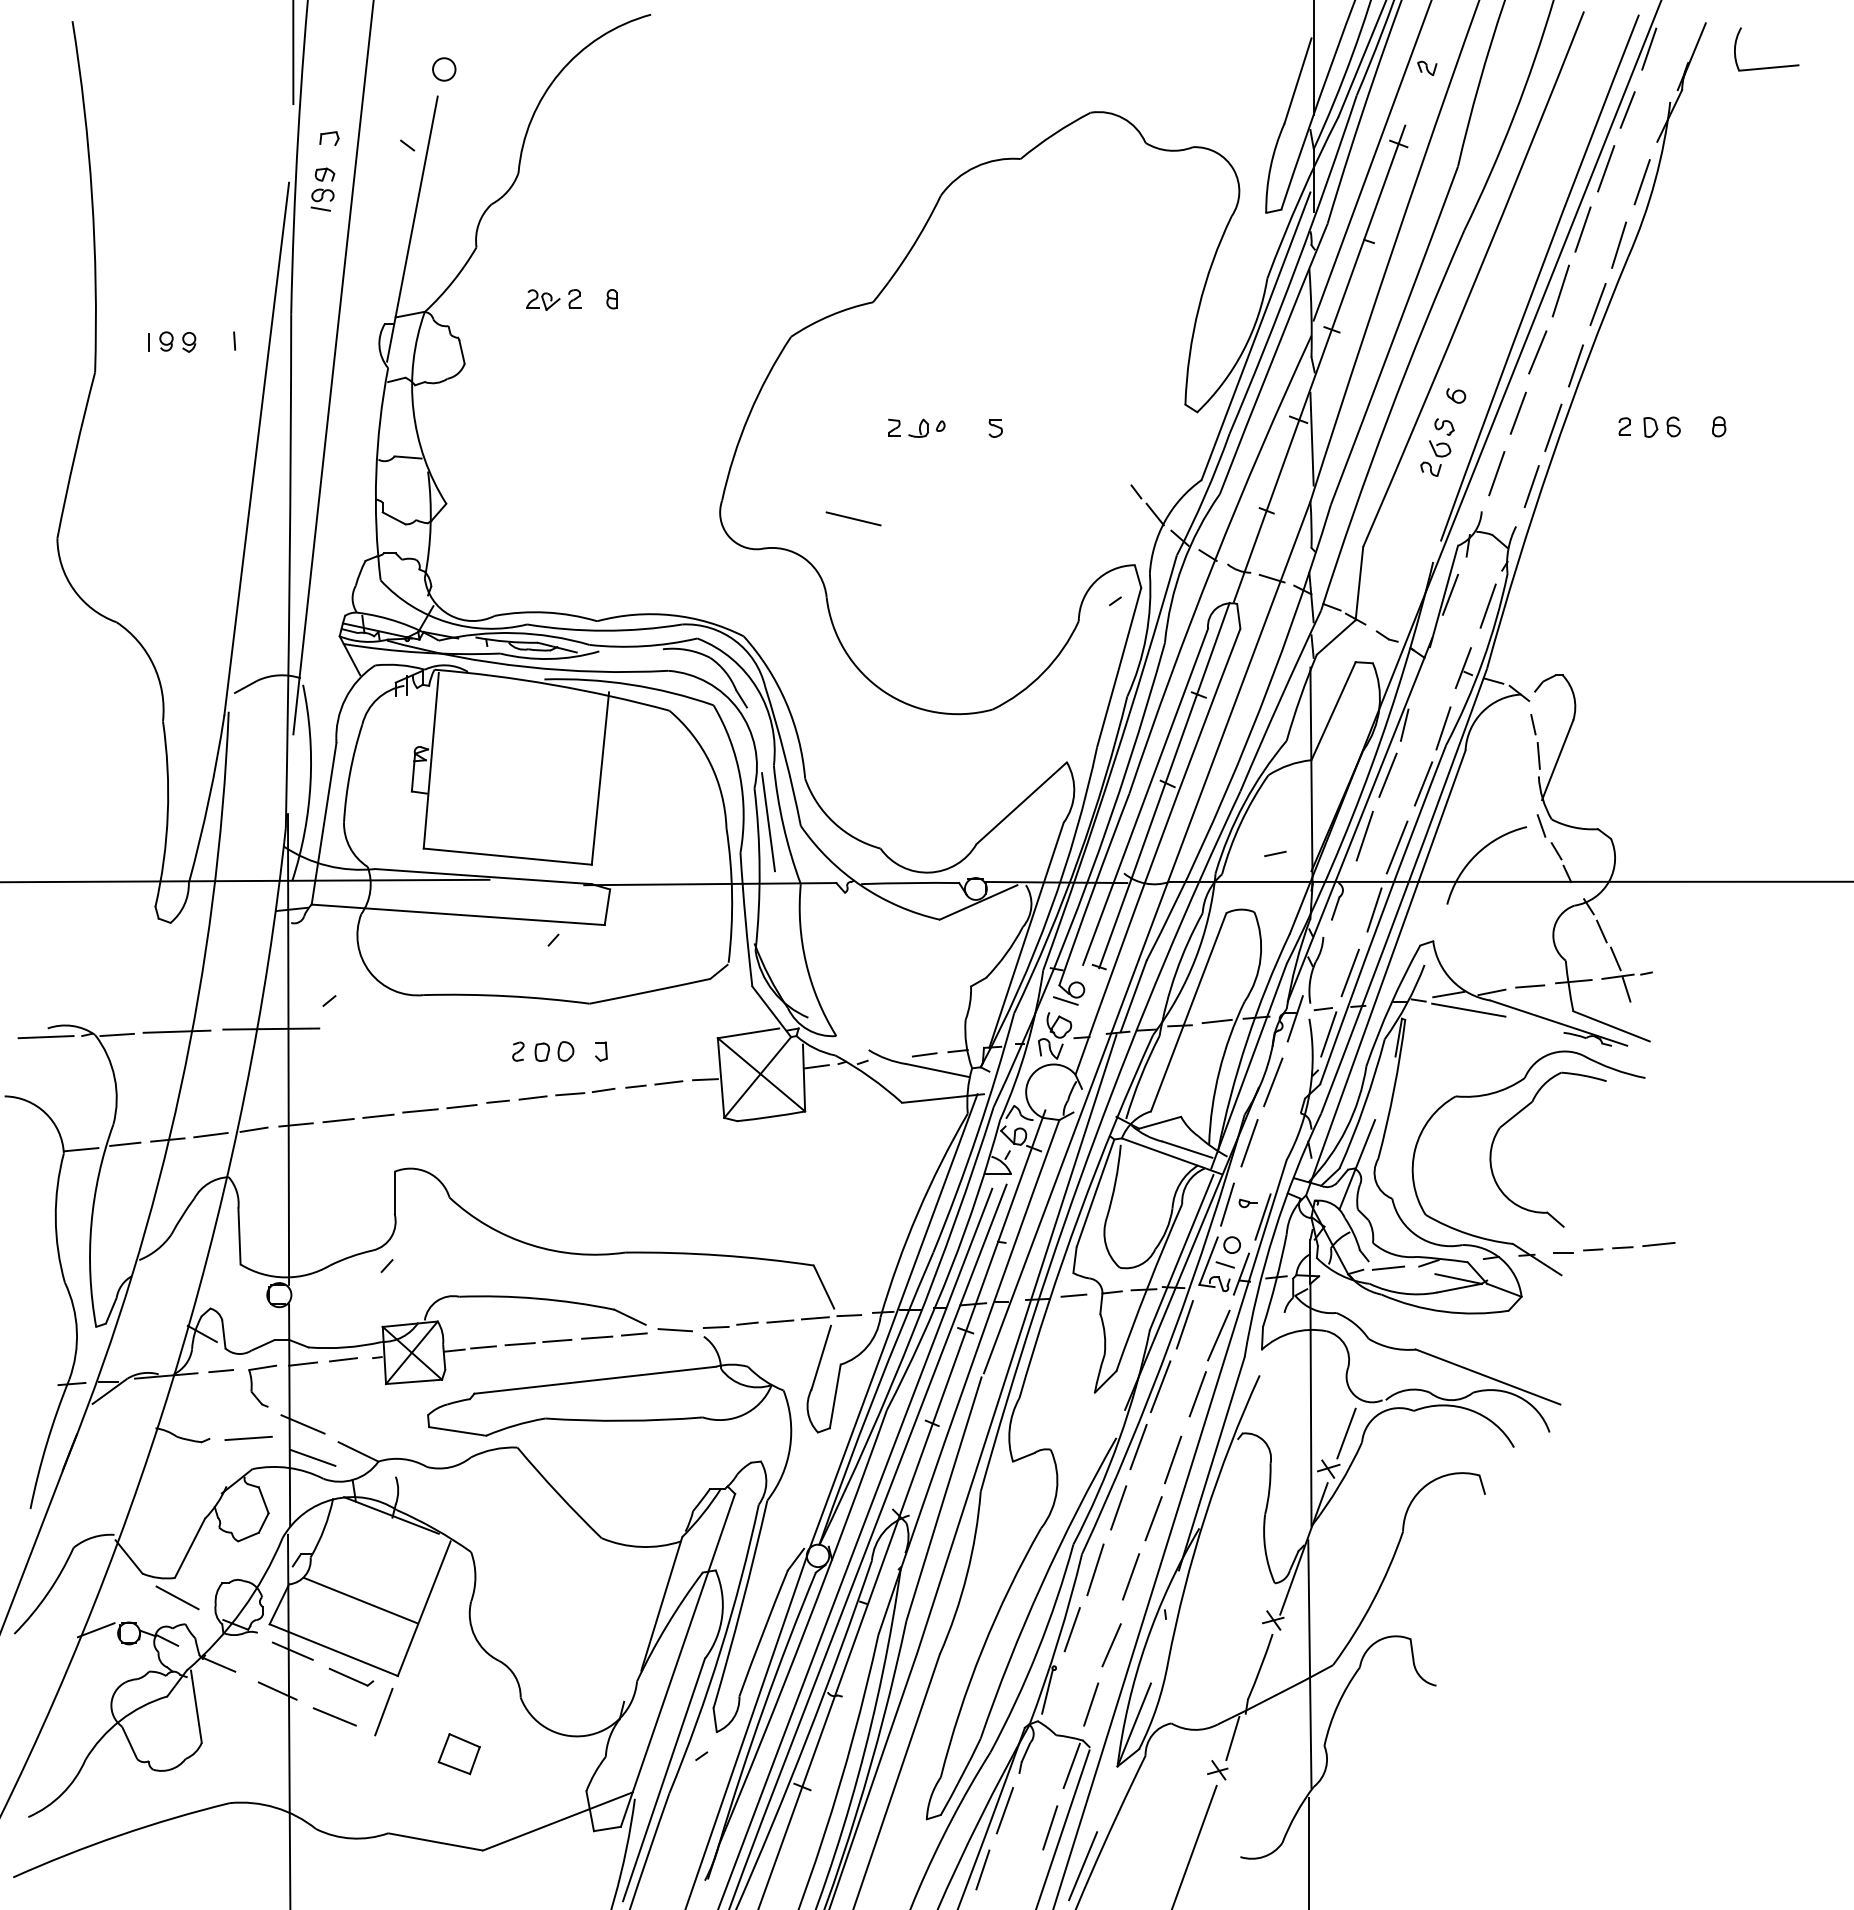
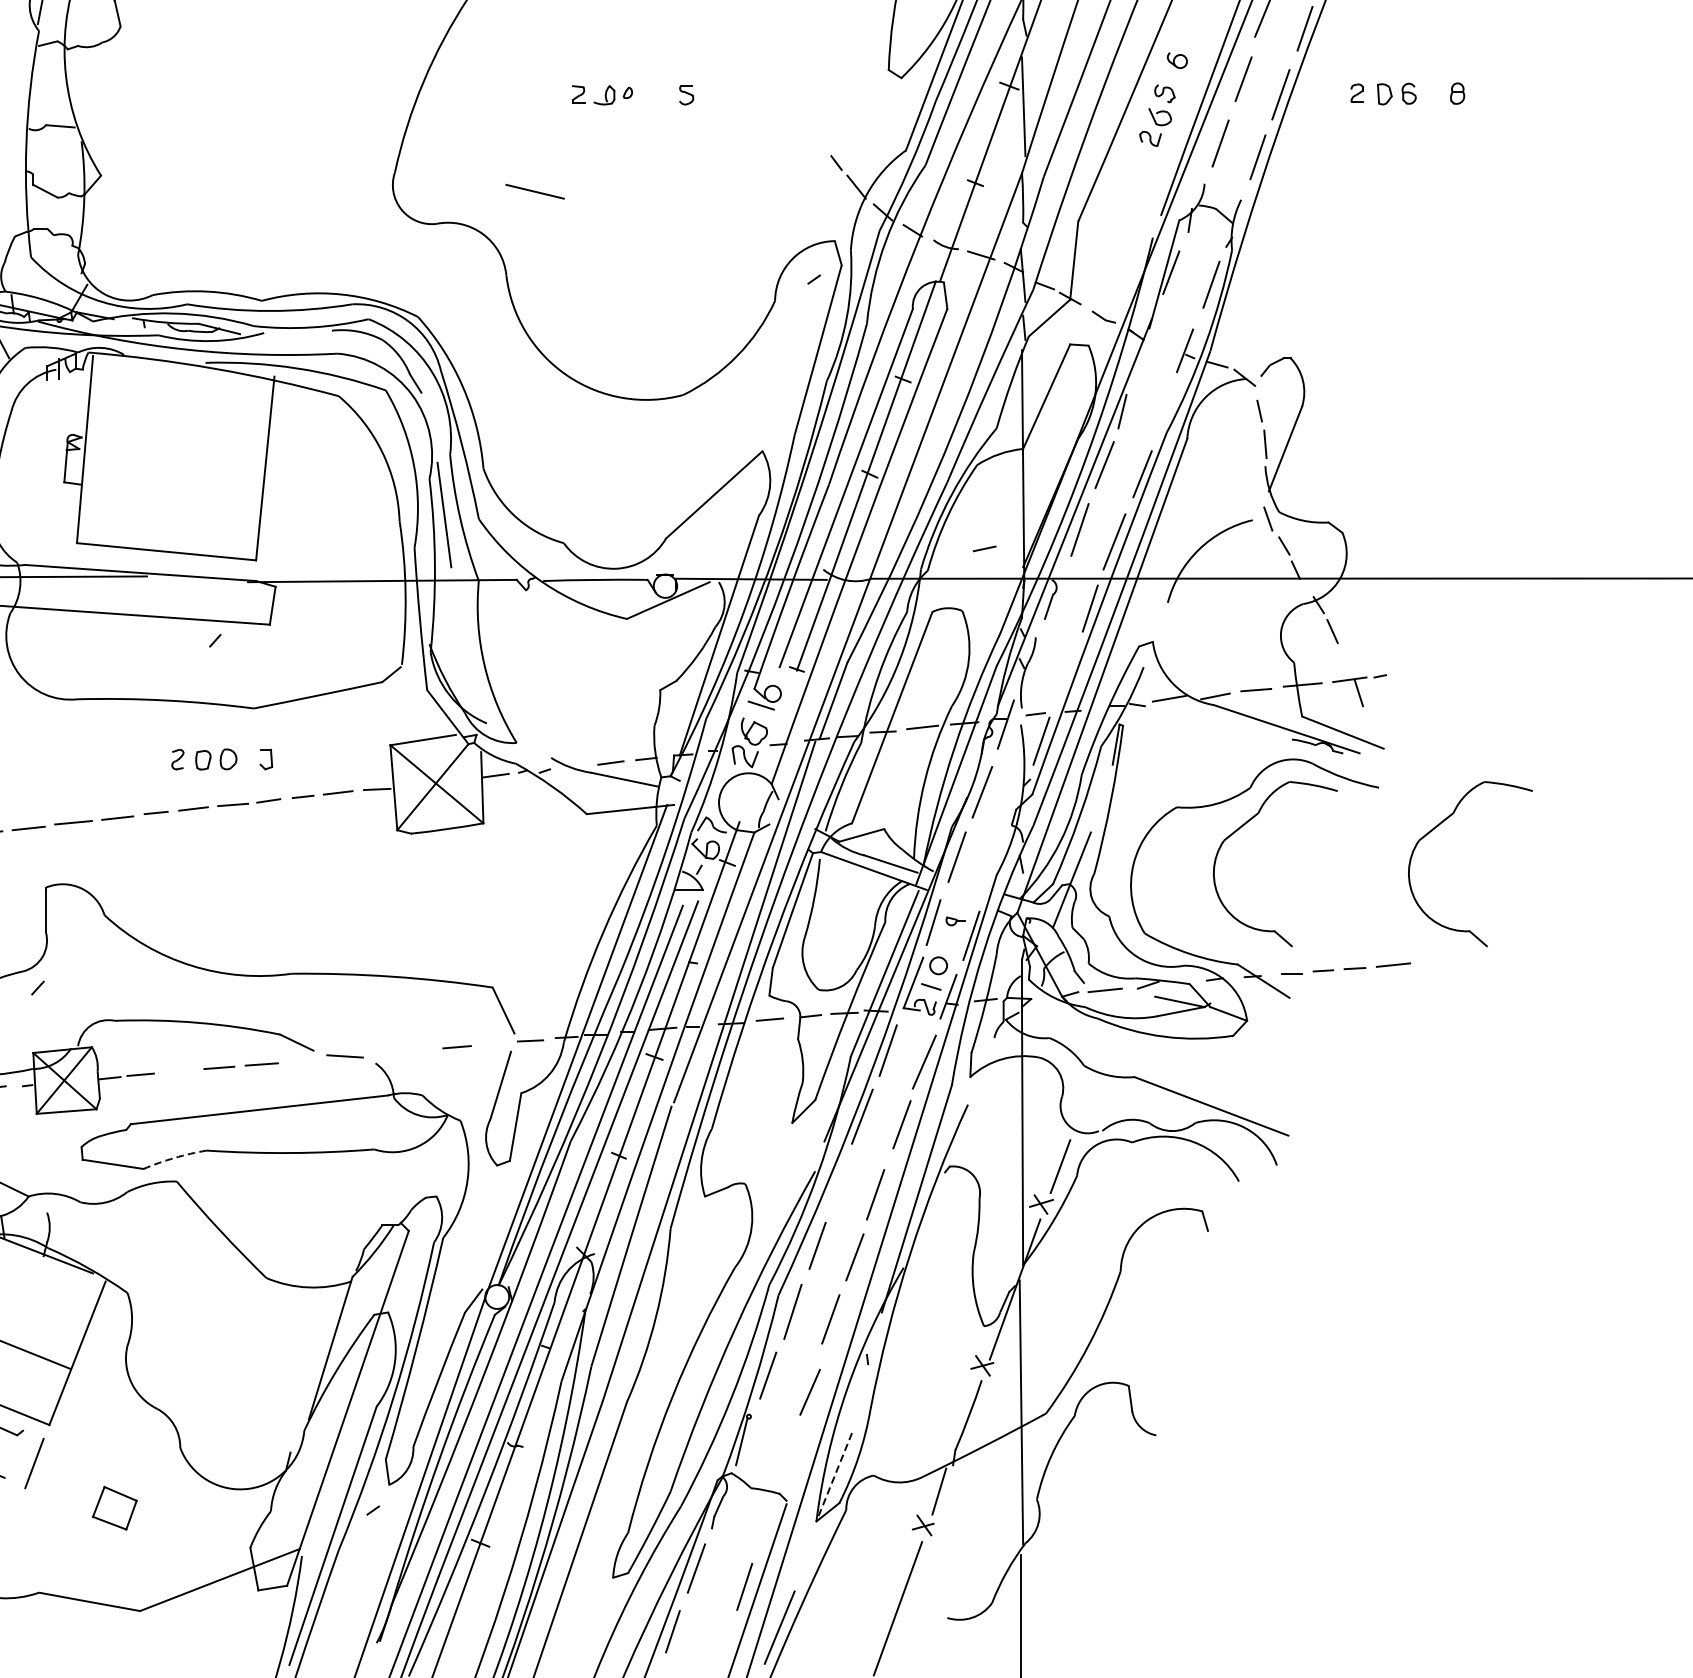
line: (1443, 728) -> (1163, 415), removed
line: (1615, 958) -> (1347, 660), removed
line: (1349, 972) -> (1063, 675), removed
line: (1468, 1009) -> (1190, 714), removed
part: (1701, 1114) -> (1438, 826), added
line: (814, 1318) -> (493, 1043), removed
part: (730, 1324) -> (403, 1050), removed
line: (633, 1334) -> (300, 1061), removed
line: (519, 1344) -> (179, 1071), removed
arc: (515, 1425) -> (174, 1158), solid -> dashed
line: (1138, 1446) -> (838, 1180), removed
line: (1091, 1704) -> (788, 1455), removed
line: (1134, 1725) -> (834, 1477), solid -> dashed
line: (1071, 1765) -> (767, 1520), removed

